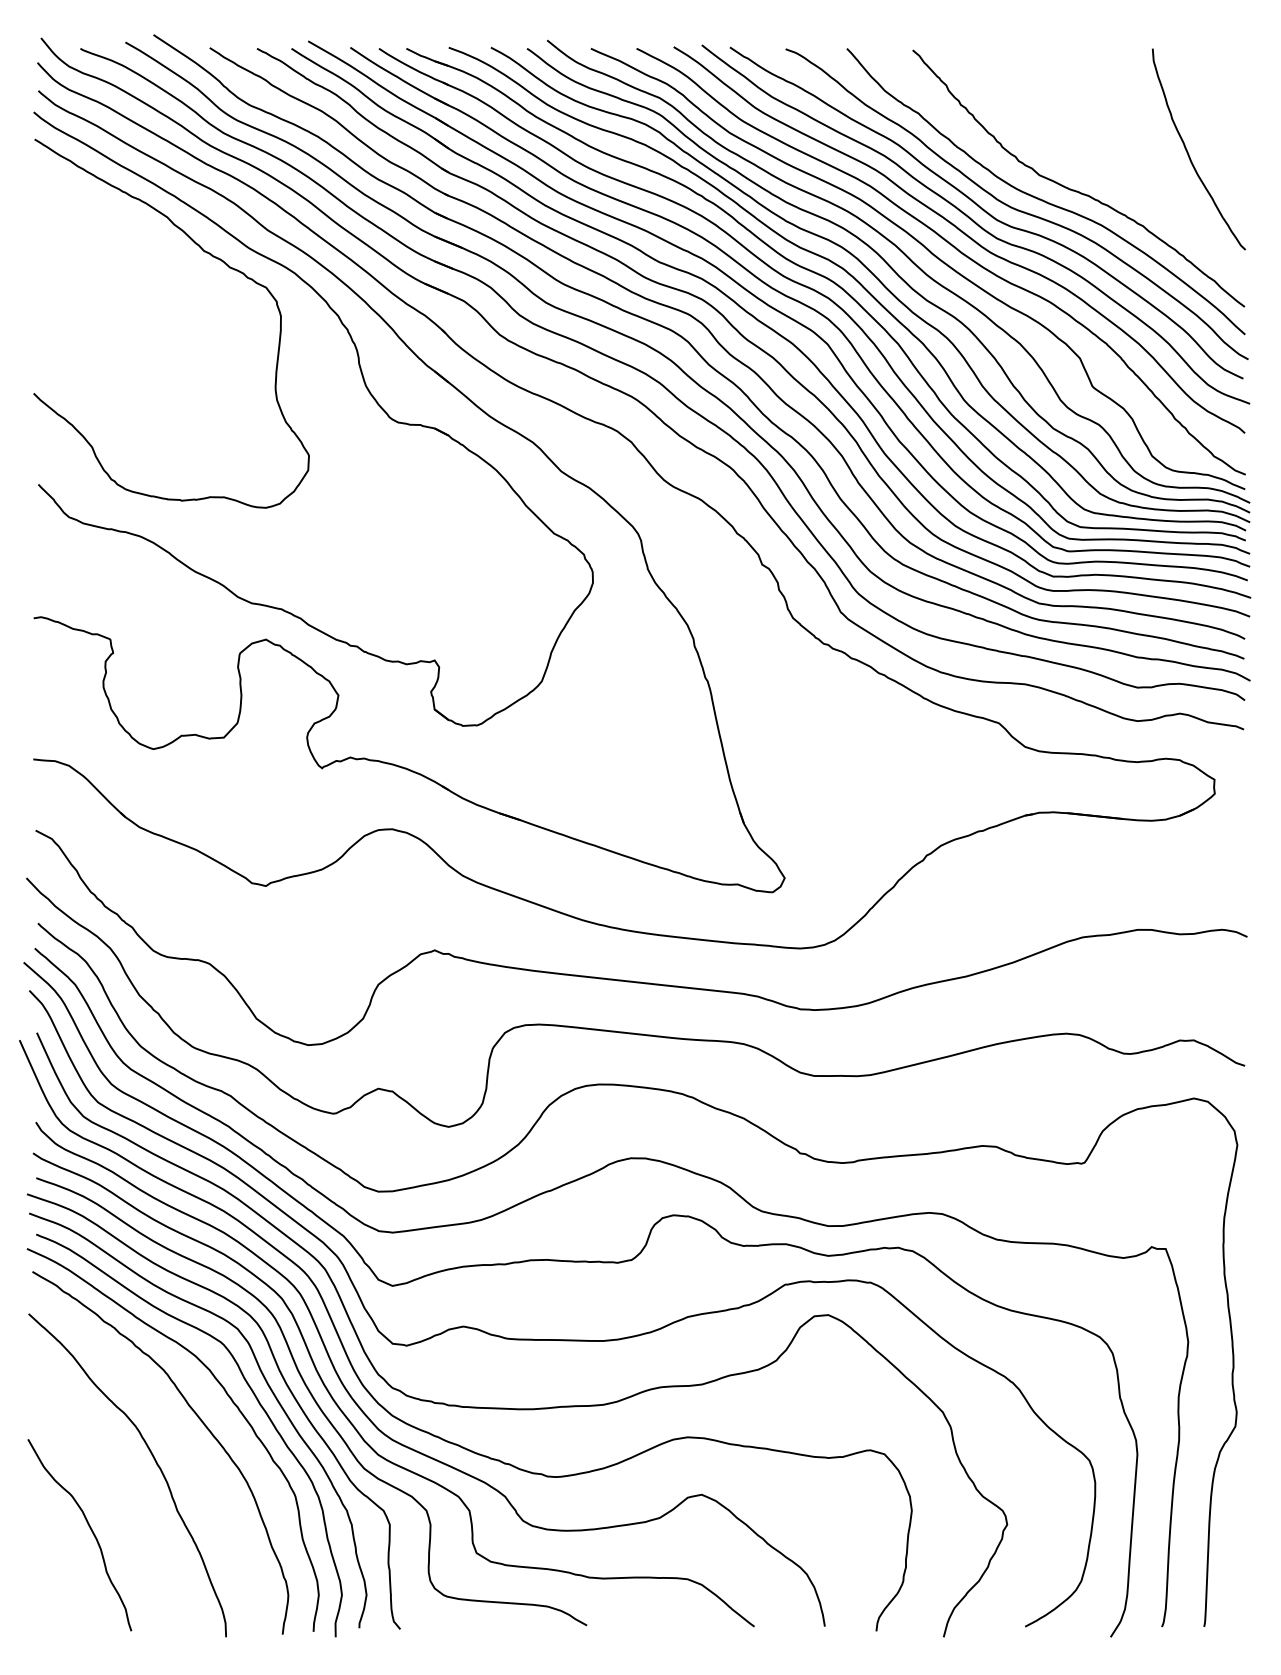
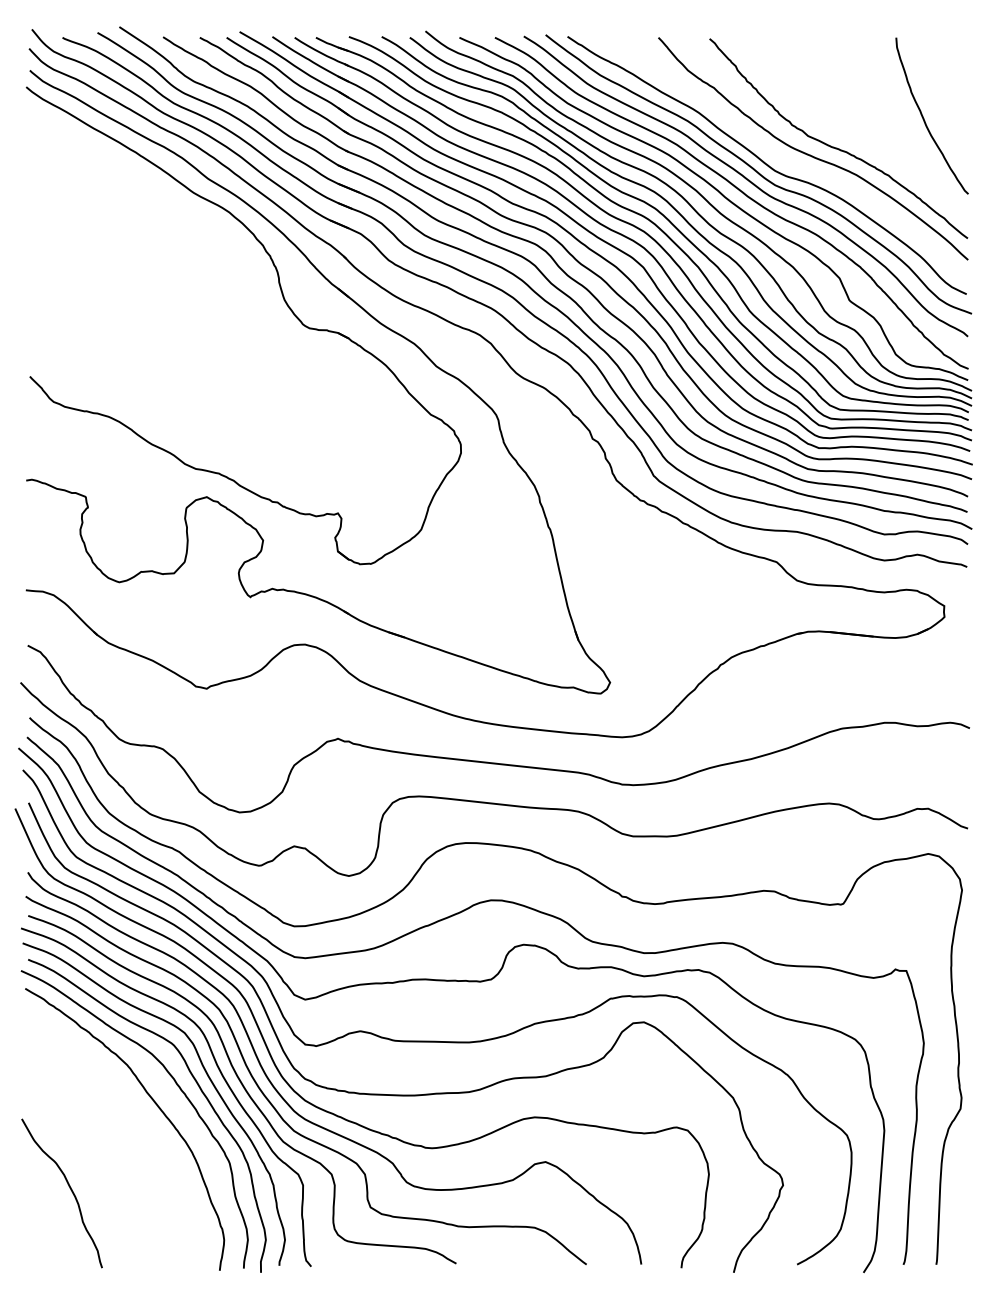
curve: (1014, 207) -> (788, 161), removed
curve: (211, 256) -> (164, 199), removed
curve: (154, 1461) -> (120, 1136), removed

